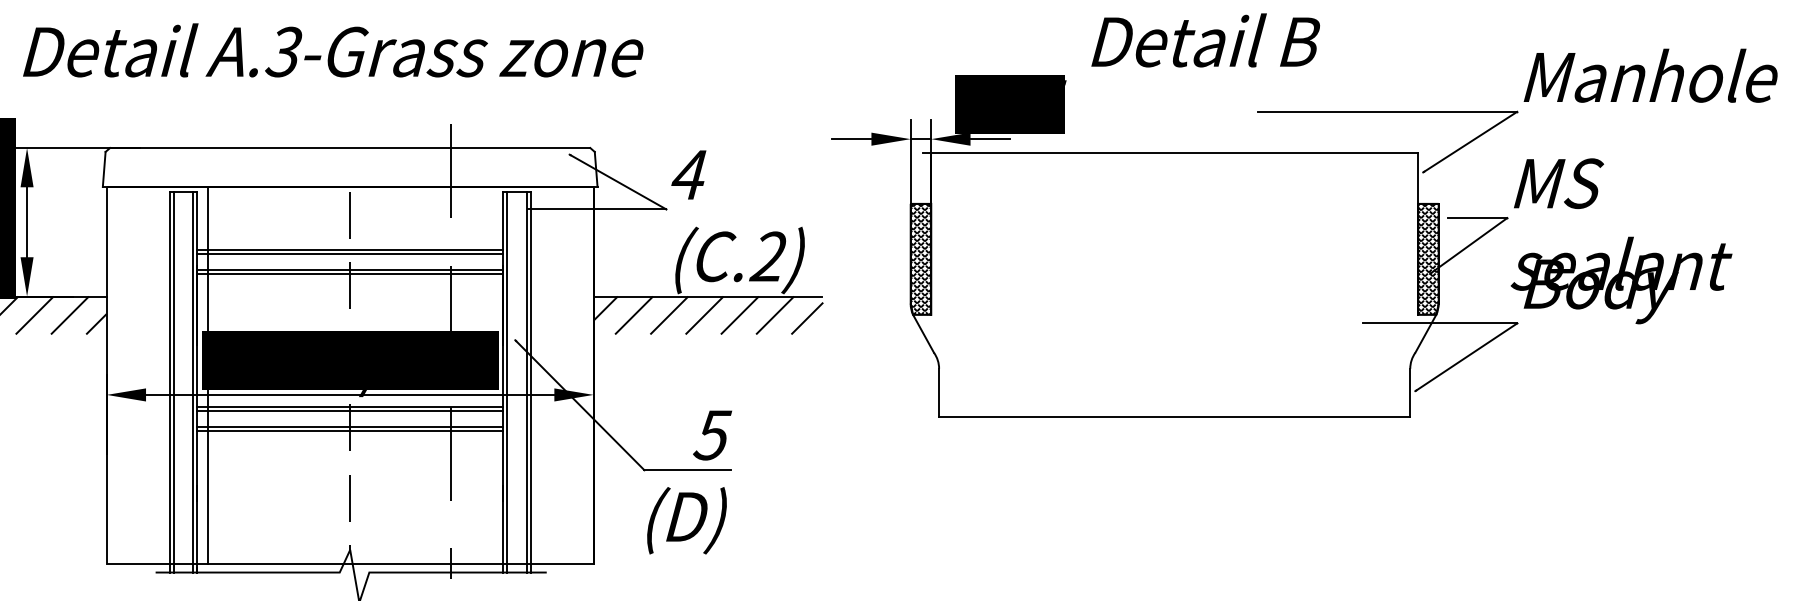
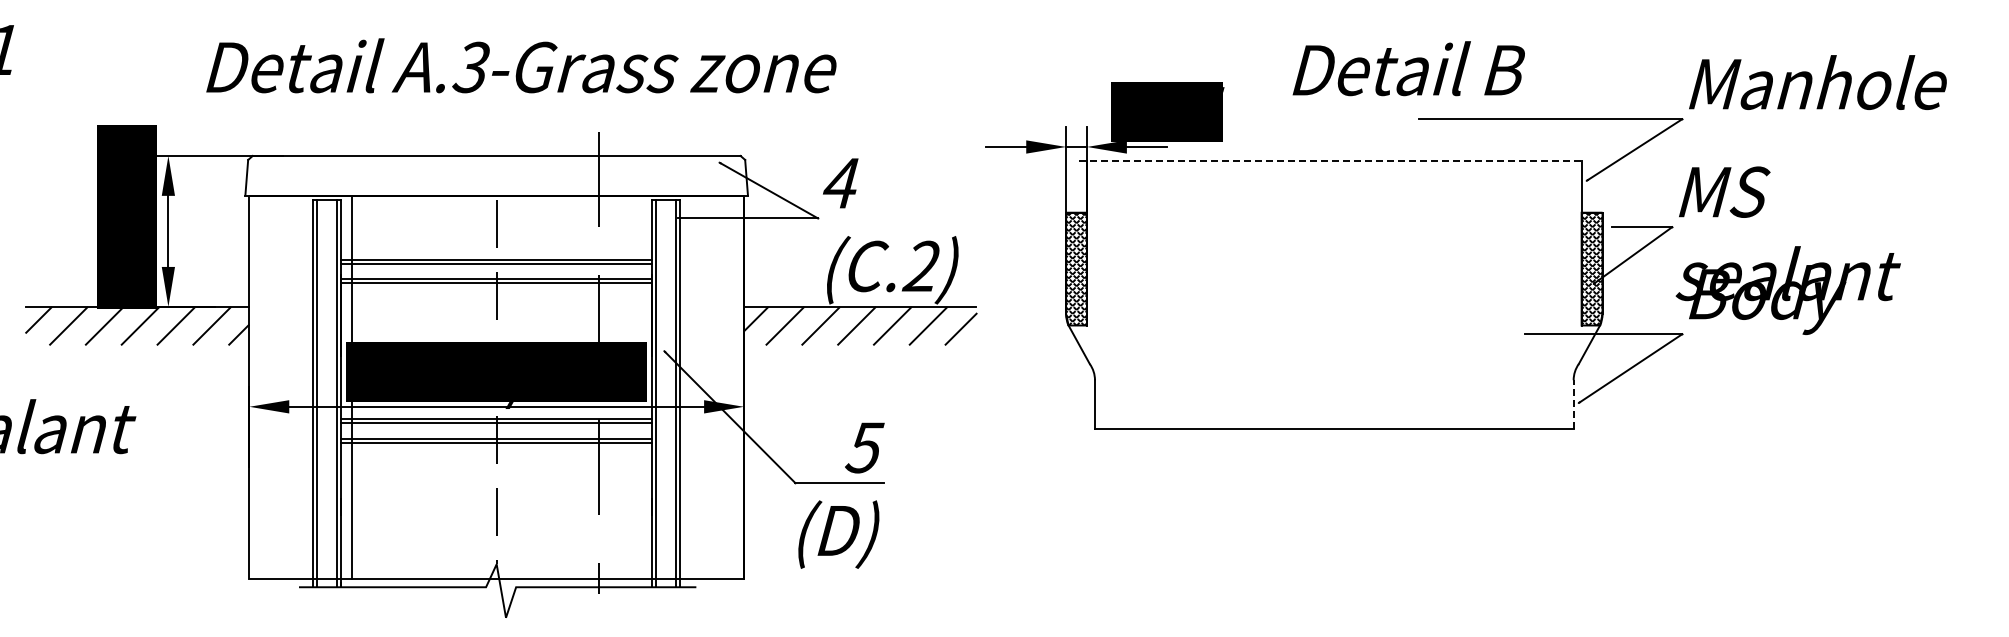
text: (1205, 40) -> (1408, 68), moved
text: (333, 50) -> (521, 65), moved
line: (1170, 152) -> (1330, 160), solid -> dashed
line: (1410, 392) -> (1573, 404), solid -> dashed

